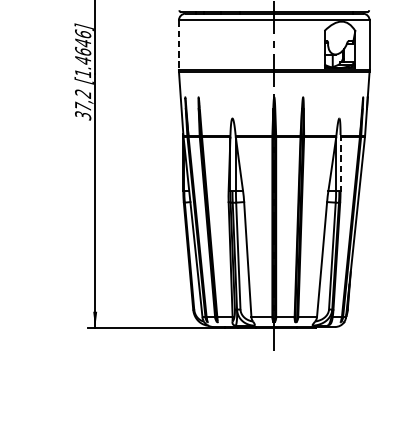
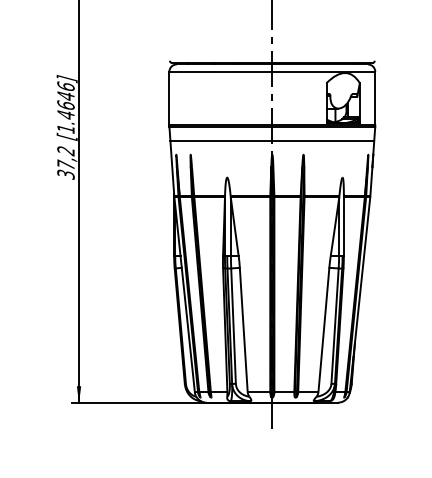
line: (179, 45) -> (169, 98), dashed -> solid
line: (274, 84) -> (272, 140), added
line: (340, 163) -> (343, 226), dashed -> solid

